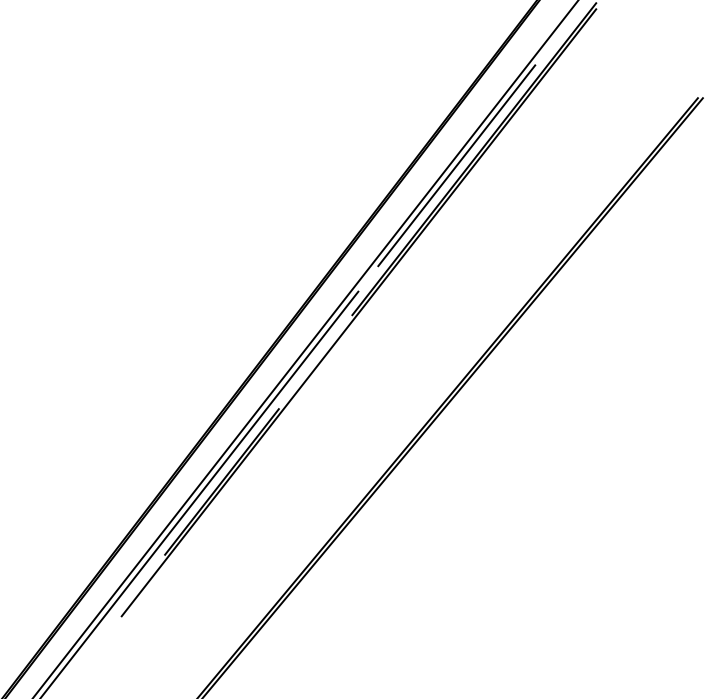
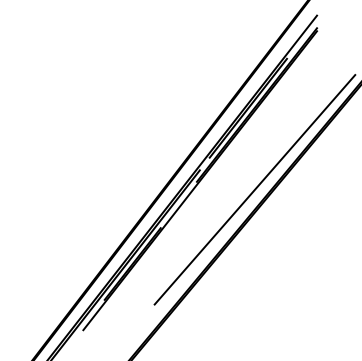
line: (469, 330) -> (254, 189), added

